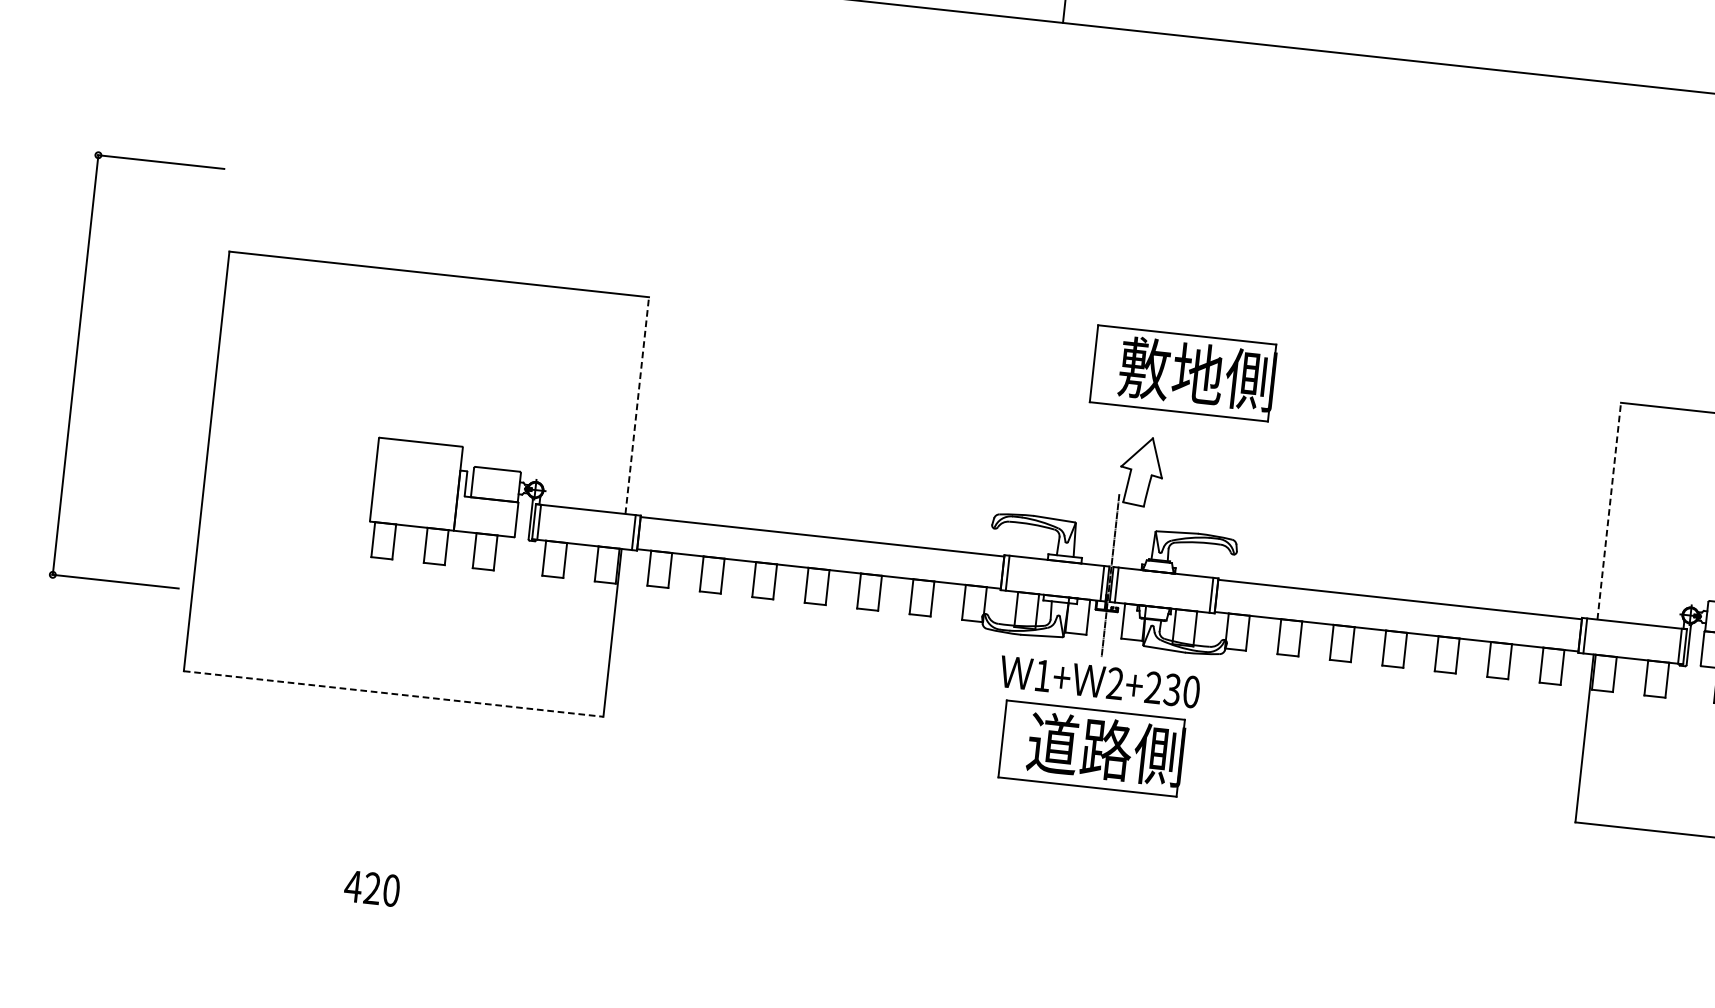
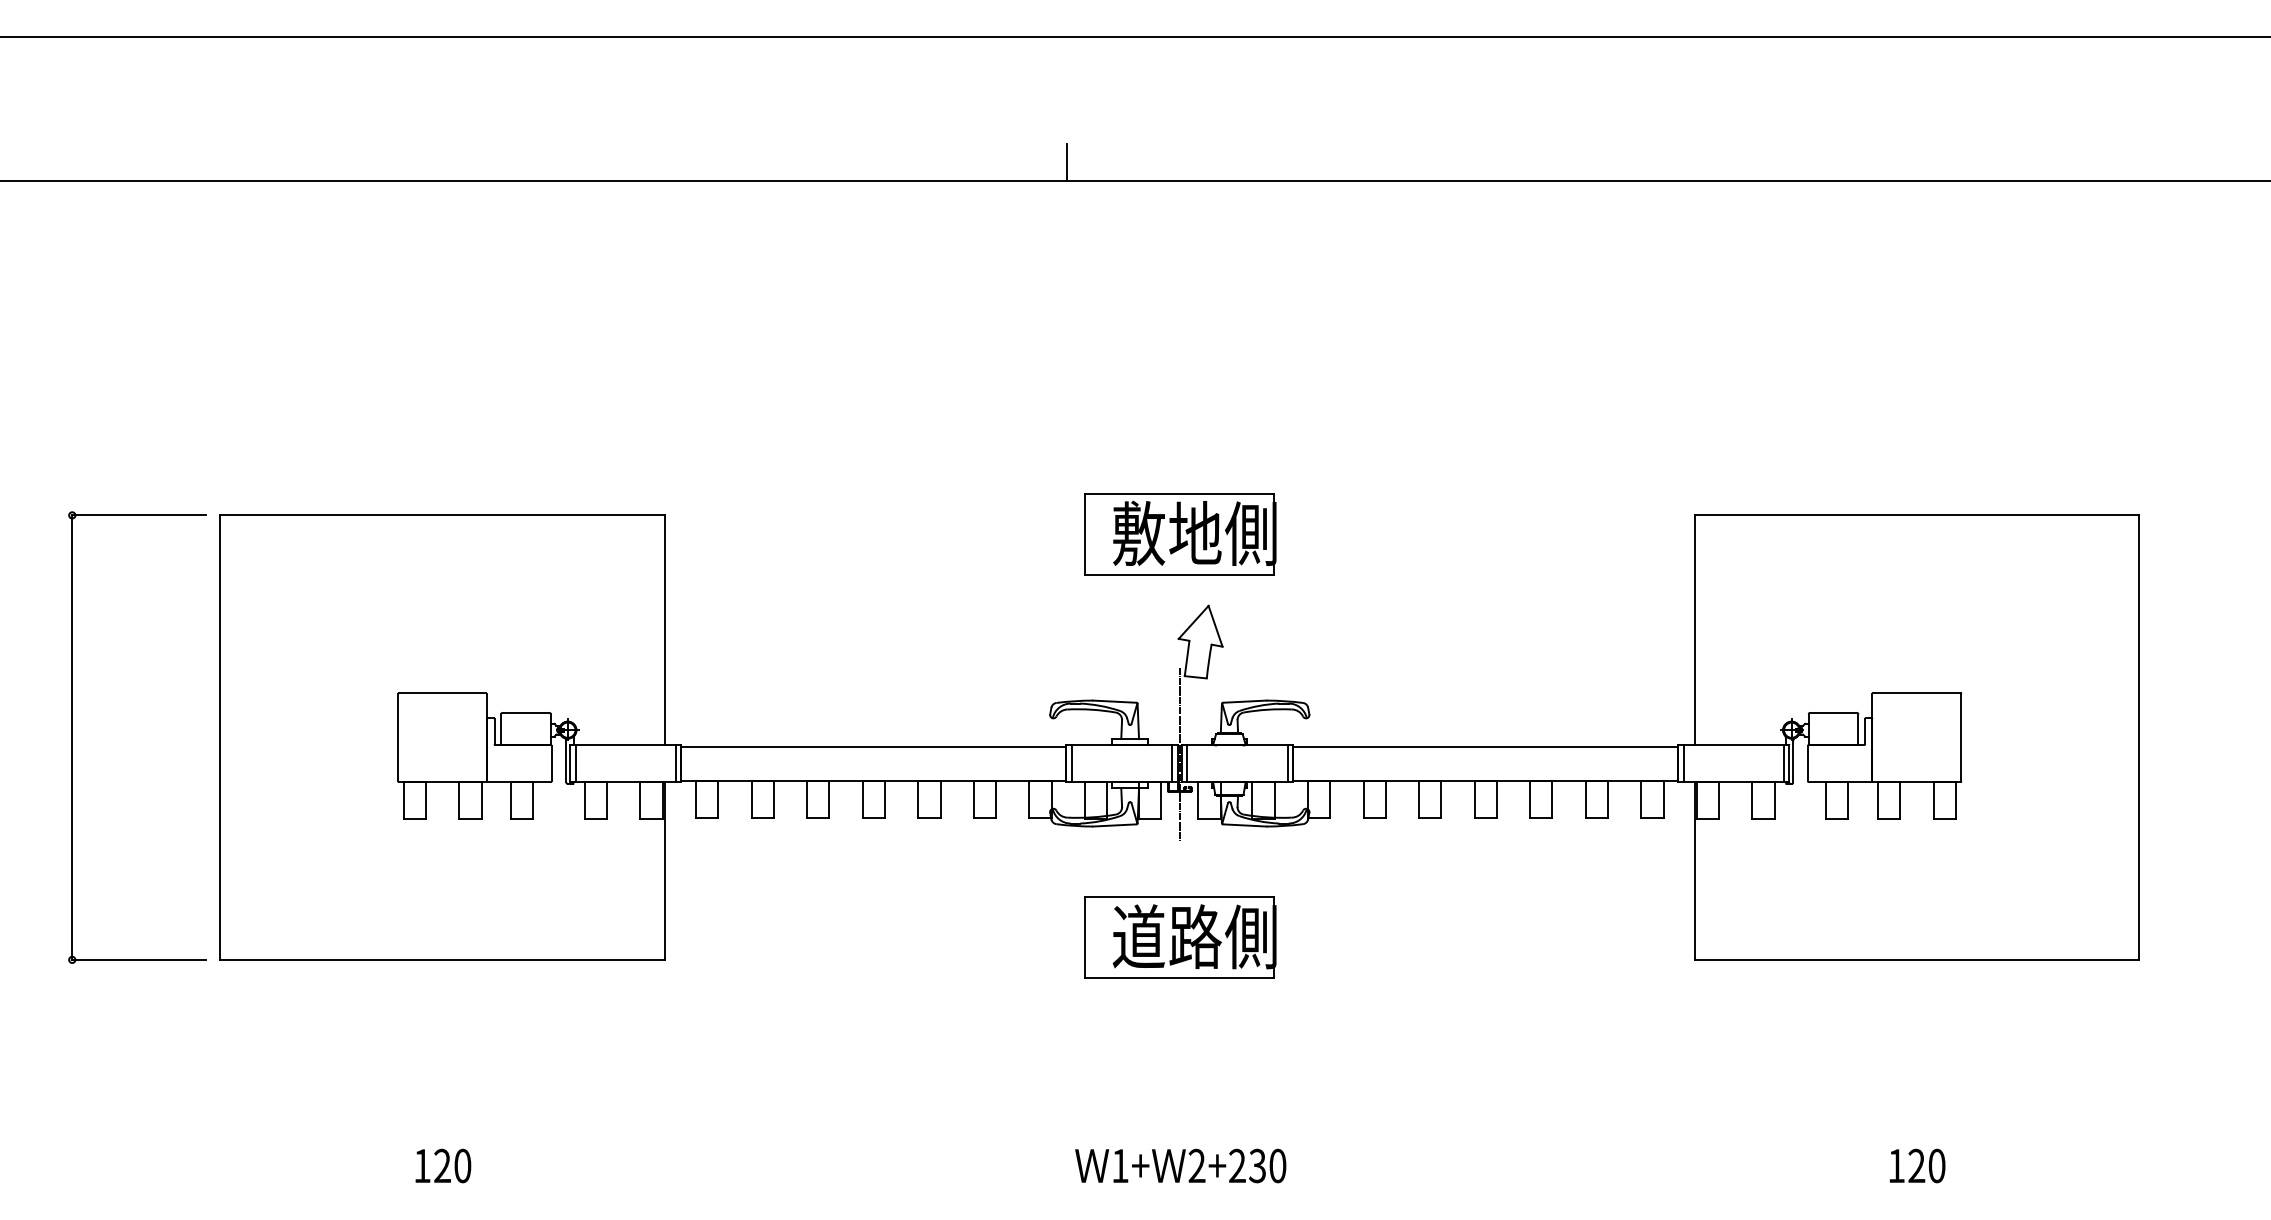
part: (75, 364) -> (72, 737), moved
part: (1183, 373) -> (1180, 534), moved
line: (636, 405) -> (664, 630), dashed -> solid
line: (1609, 511) -> (1694, 630), dashed -> solid
text: (1099, 681) -> (1180, 1165), moved
line: (394, 693) -> (443, 959), dashed -> solid
text: (353, 886) -> (422, 1165), 420 -> 120

